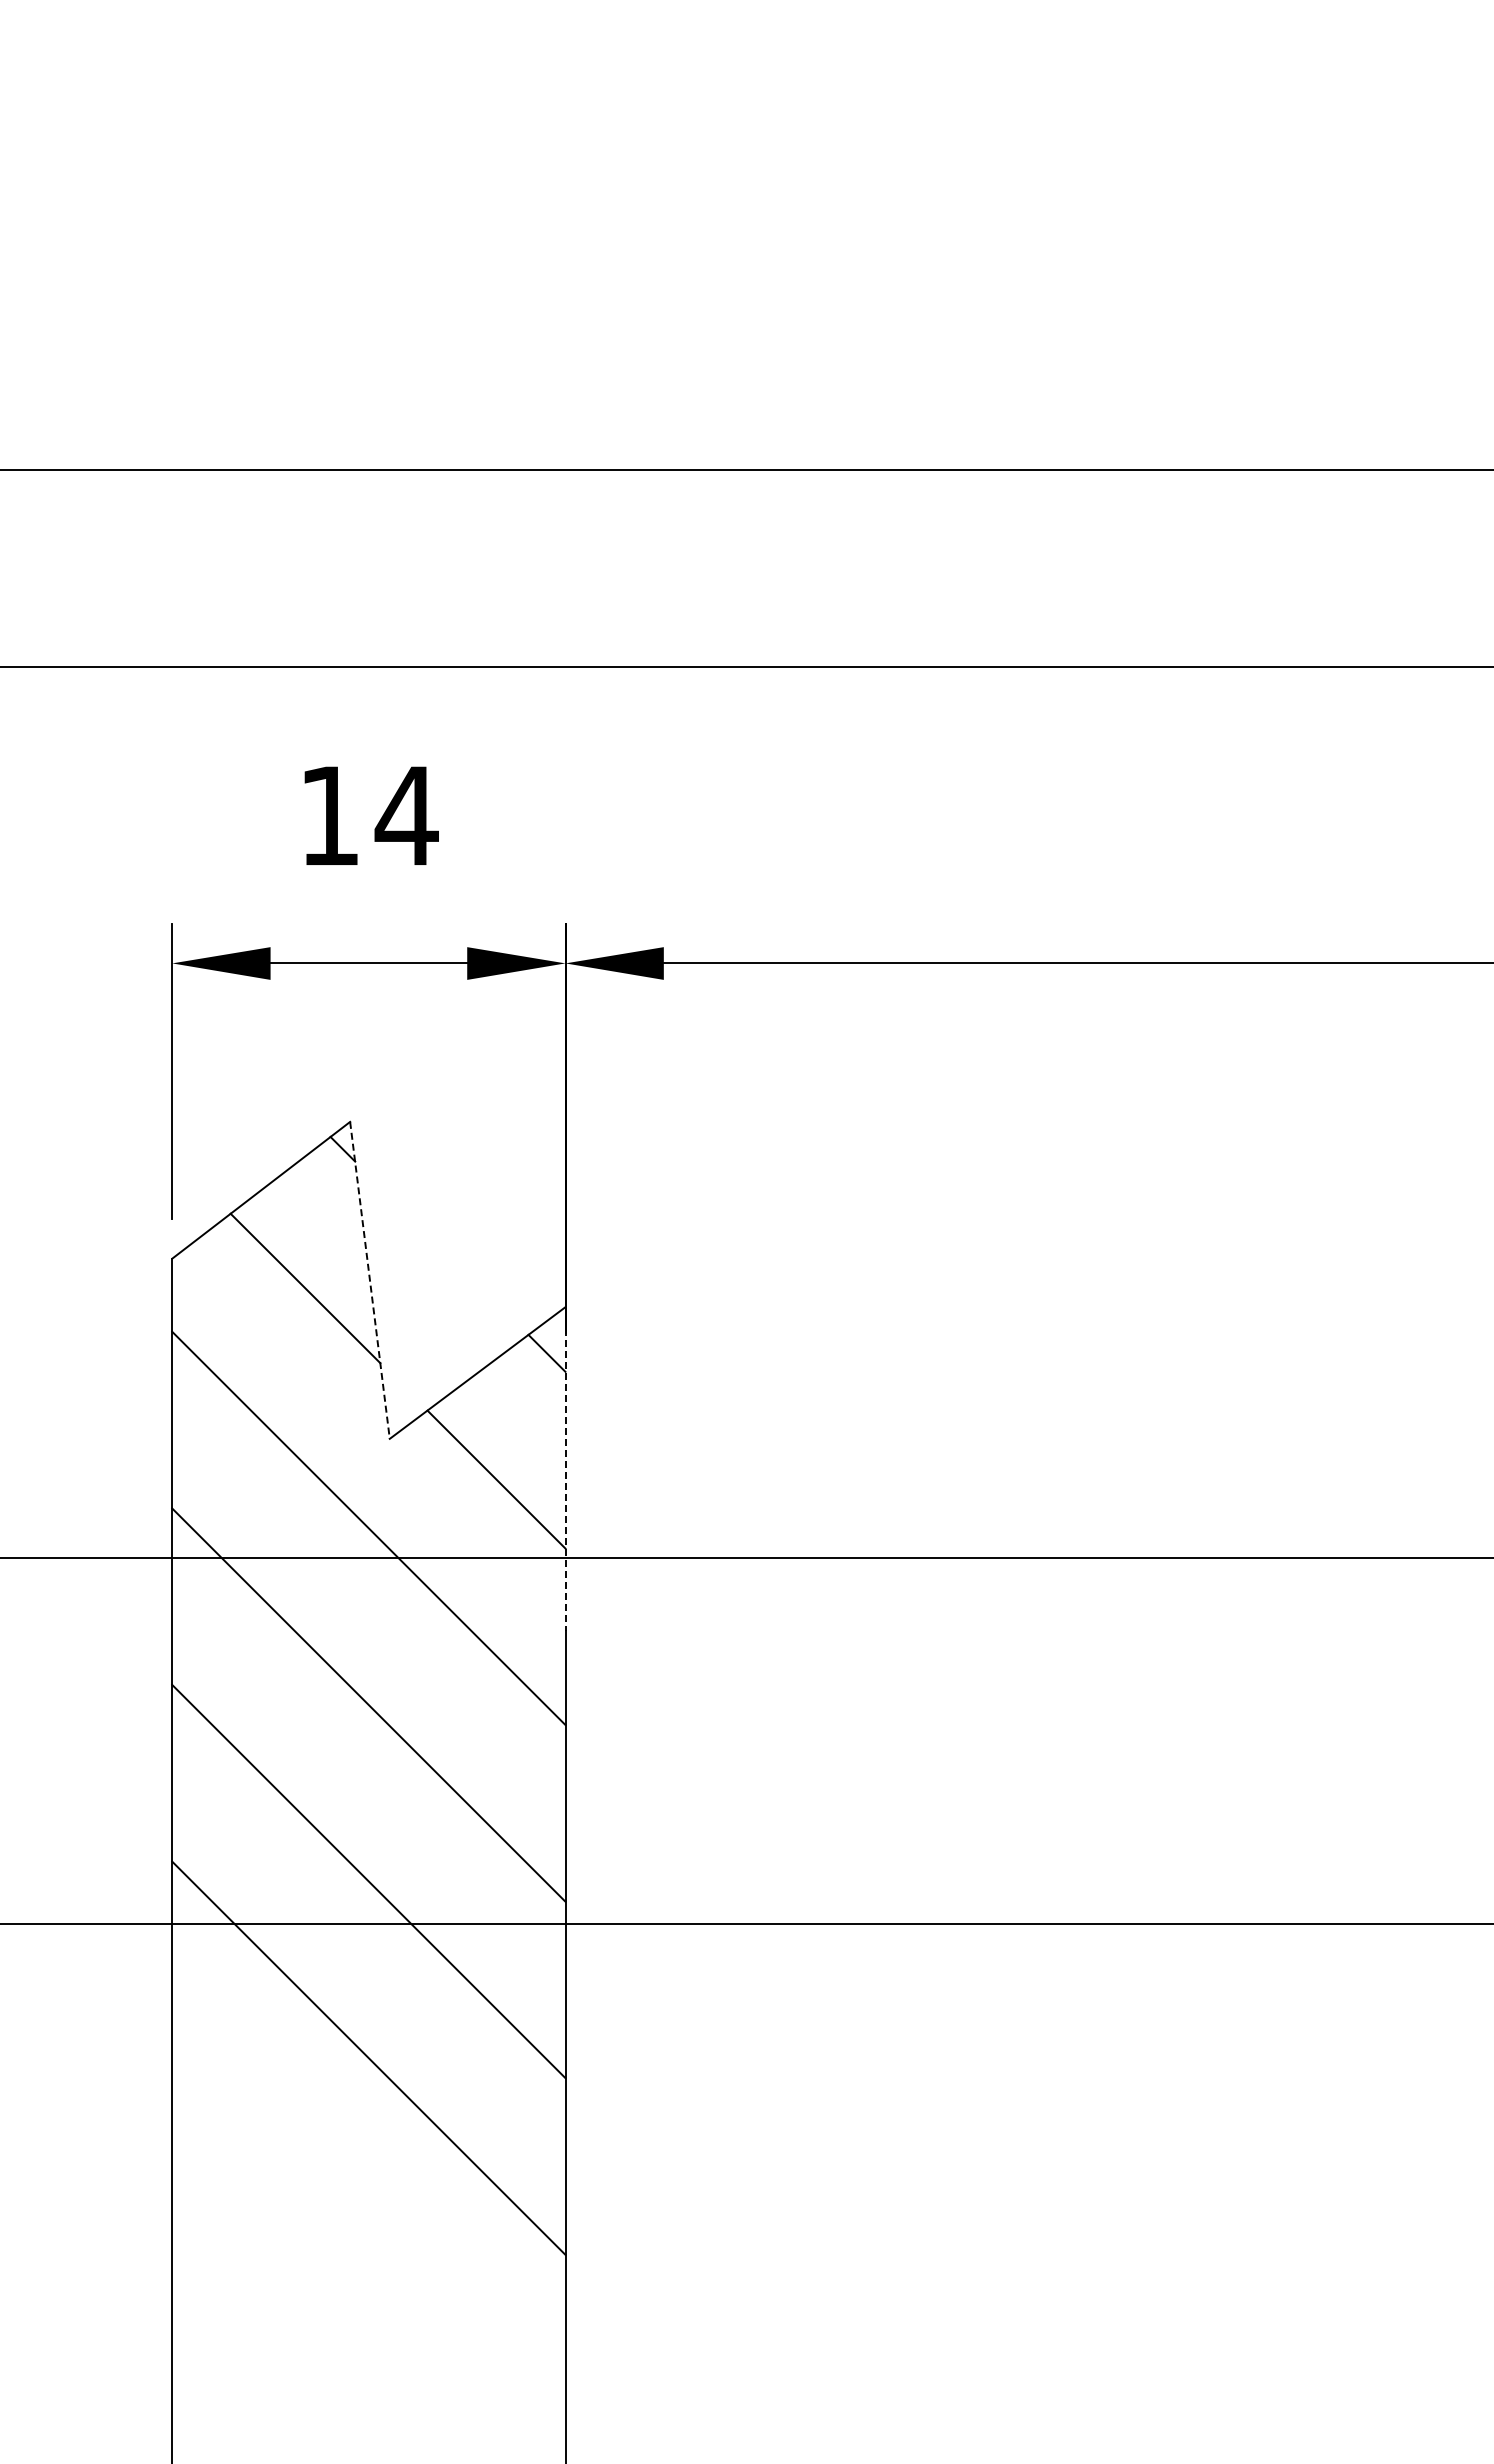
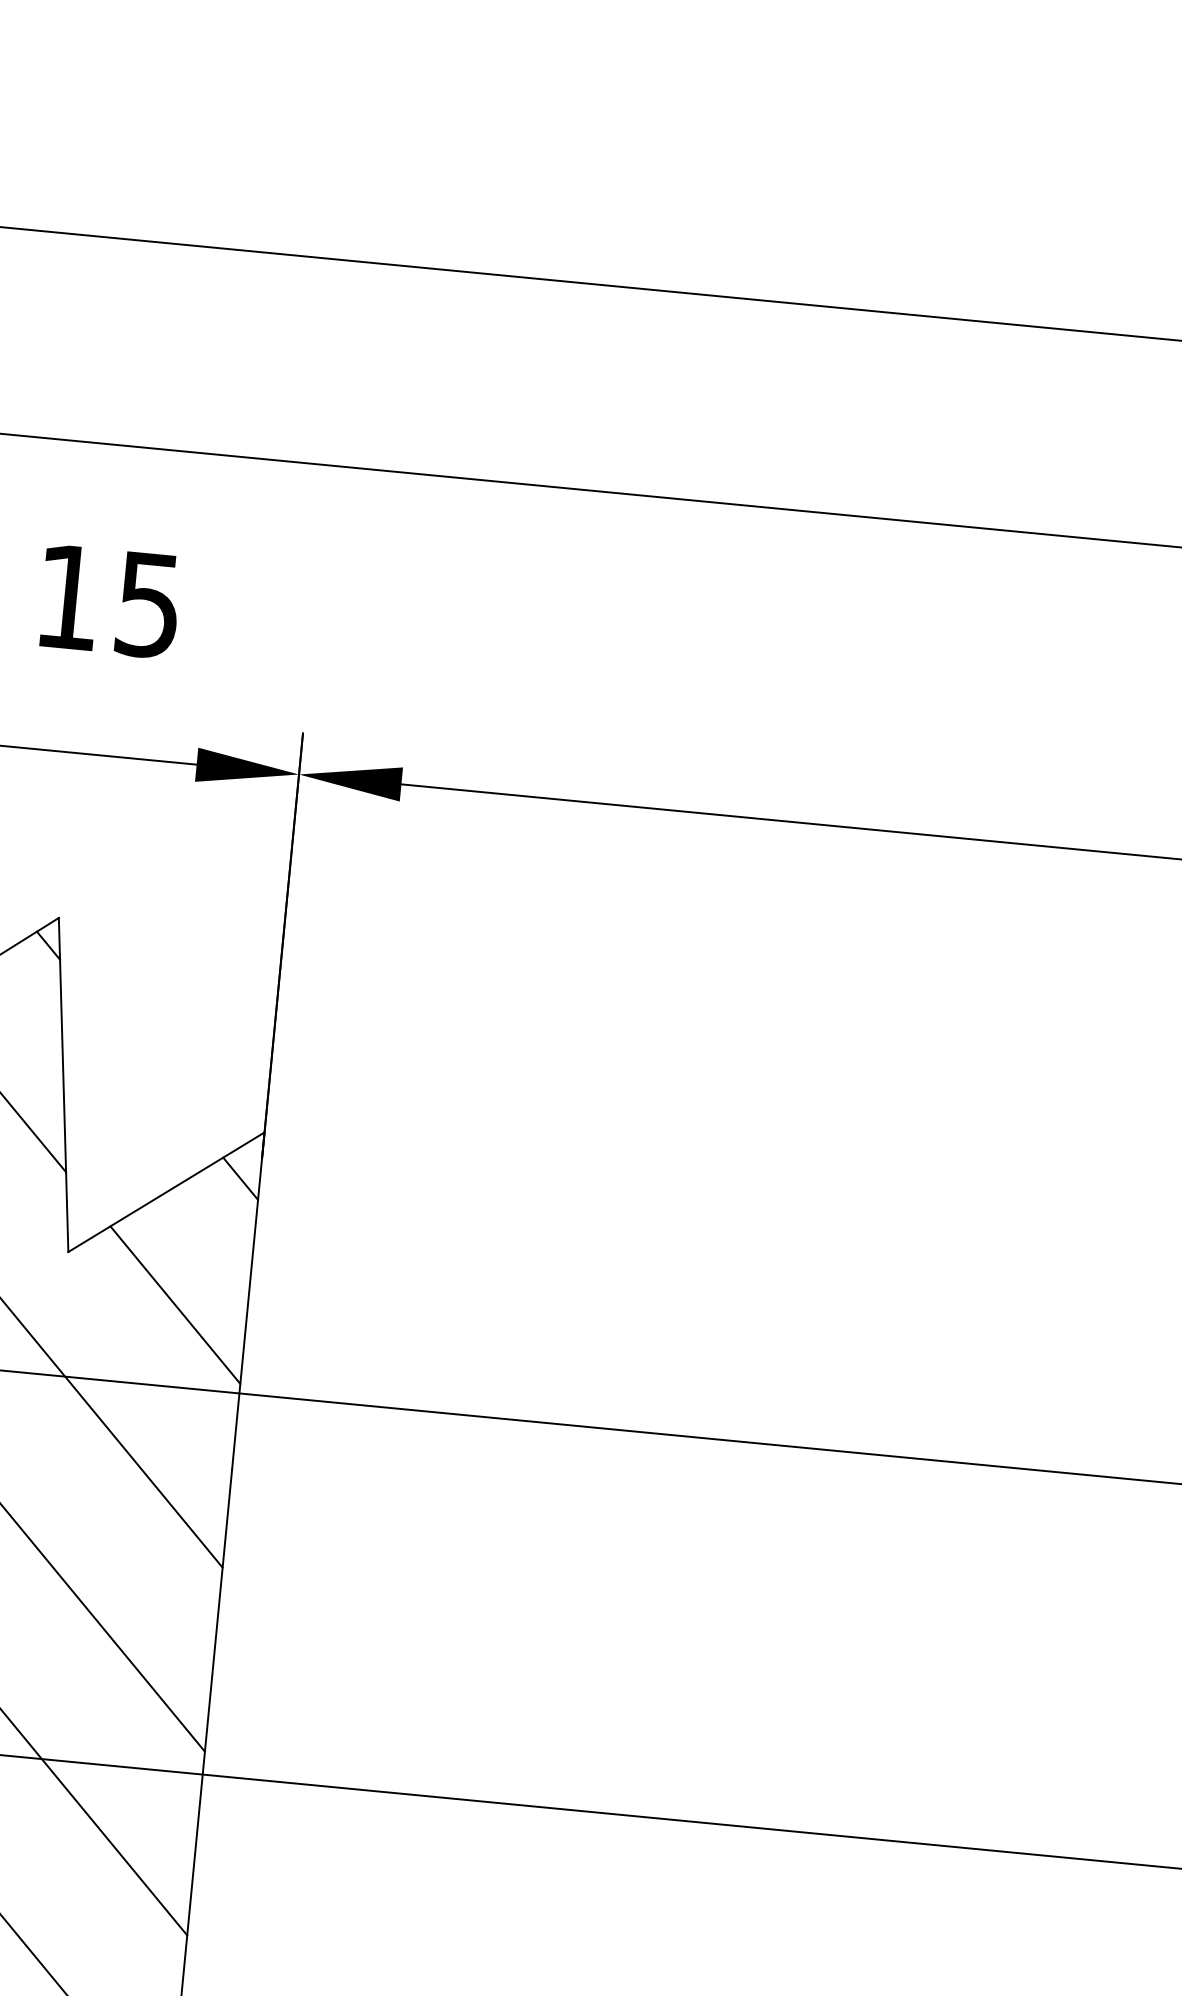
text: (406, 816) -> (148, 605), 14 -> 15
line: (369, 1280) -> (63, 1085), dashed -> solid
line: (565, 1468) -> (248, 1300), dashed -> solid

